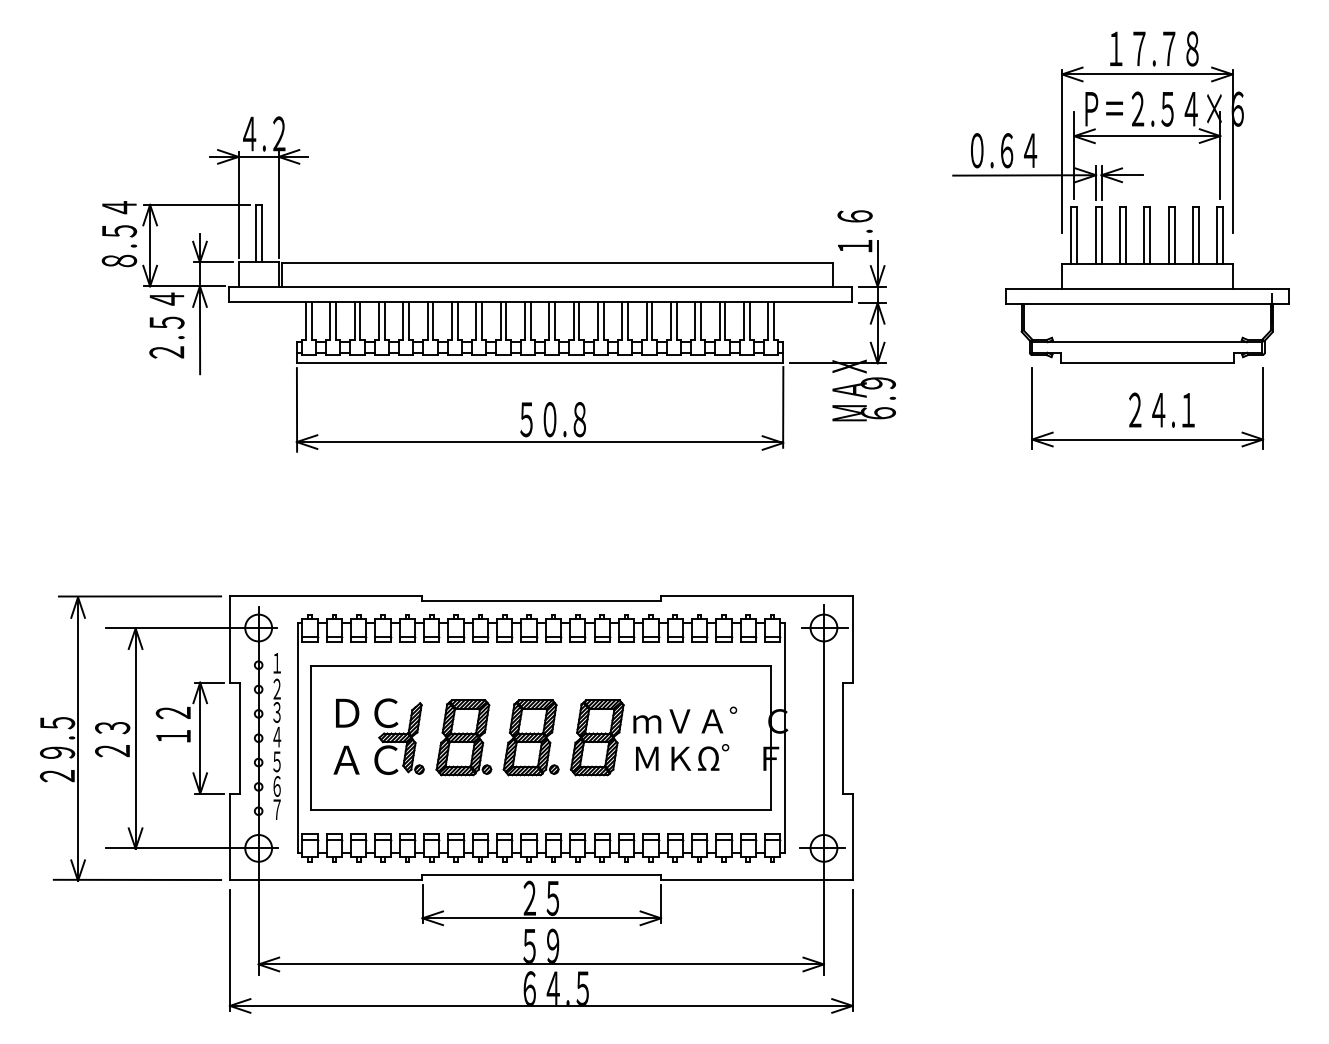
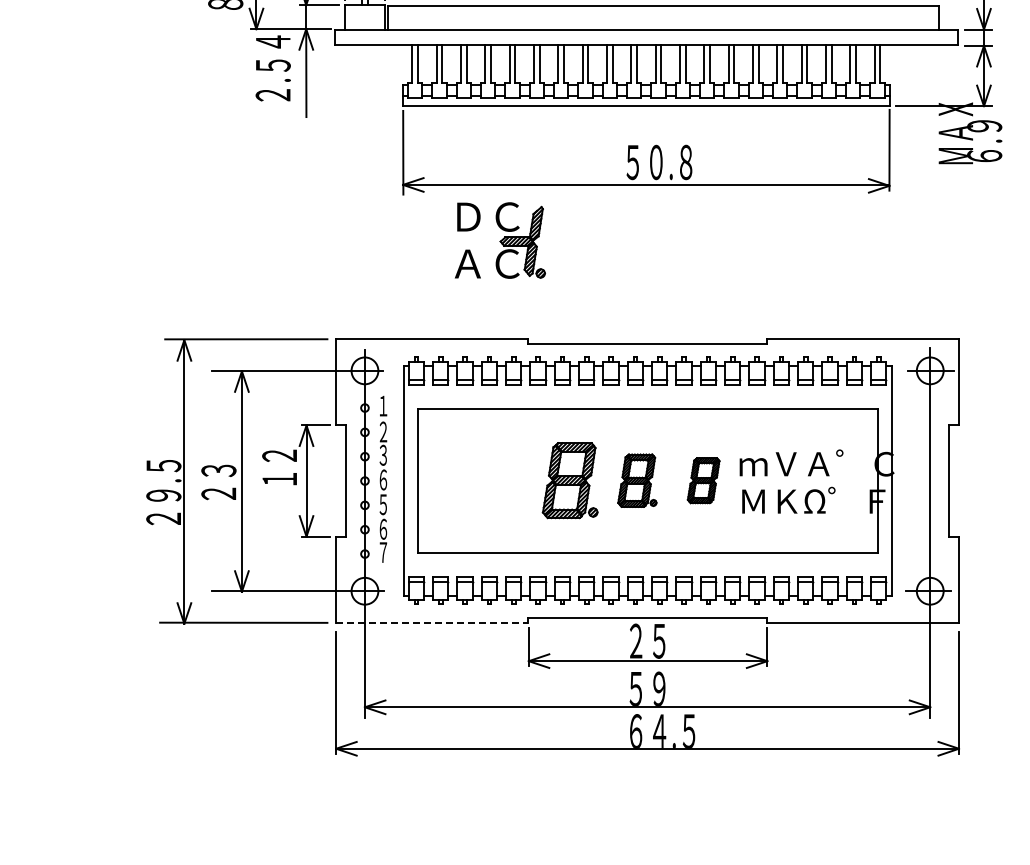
text: (277, 736) -> (383, 479), ４ -> ６
part: (378, 736) -> (499, 240), moved
part: (530, 737) -> (636, 480), size x0.7
part: (597, 737) -> (703, 480), size x0.6
line: (325, 880) -> (431, 623), solid -> dashed

